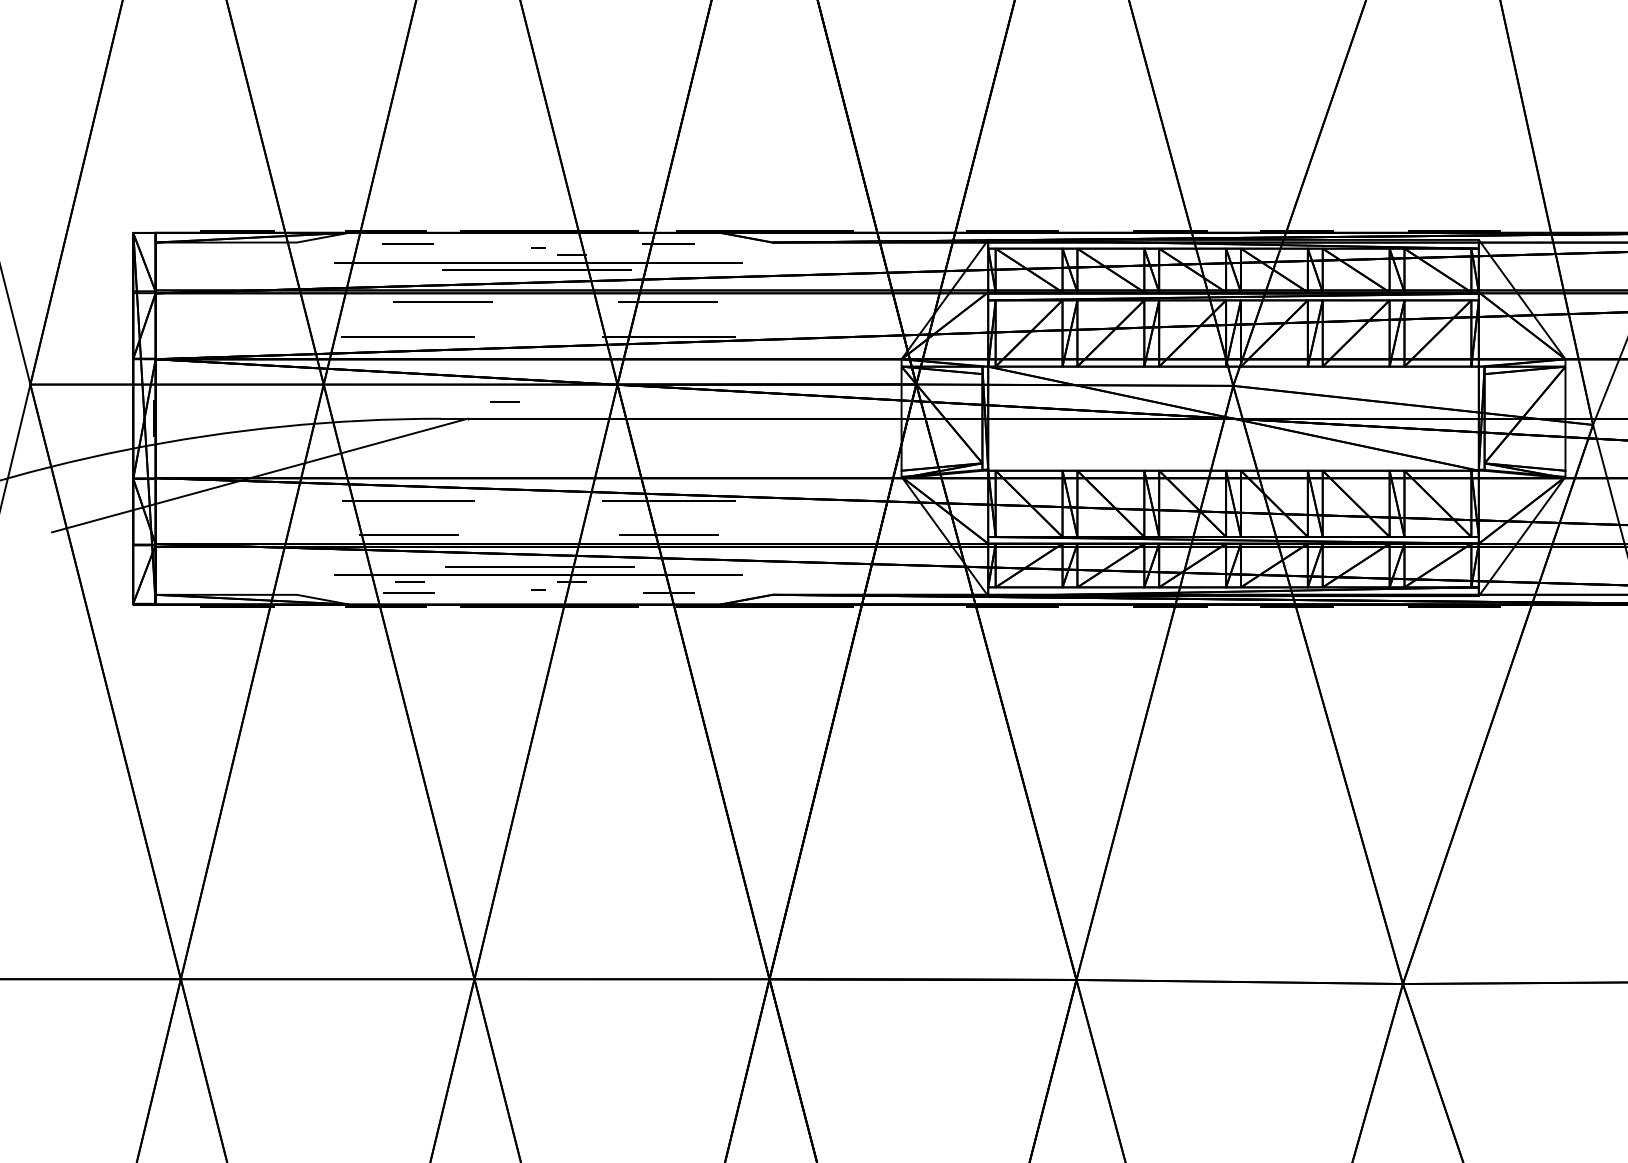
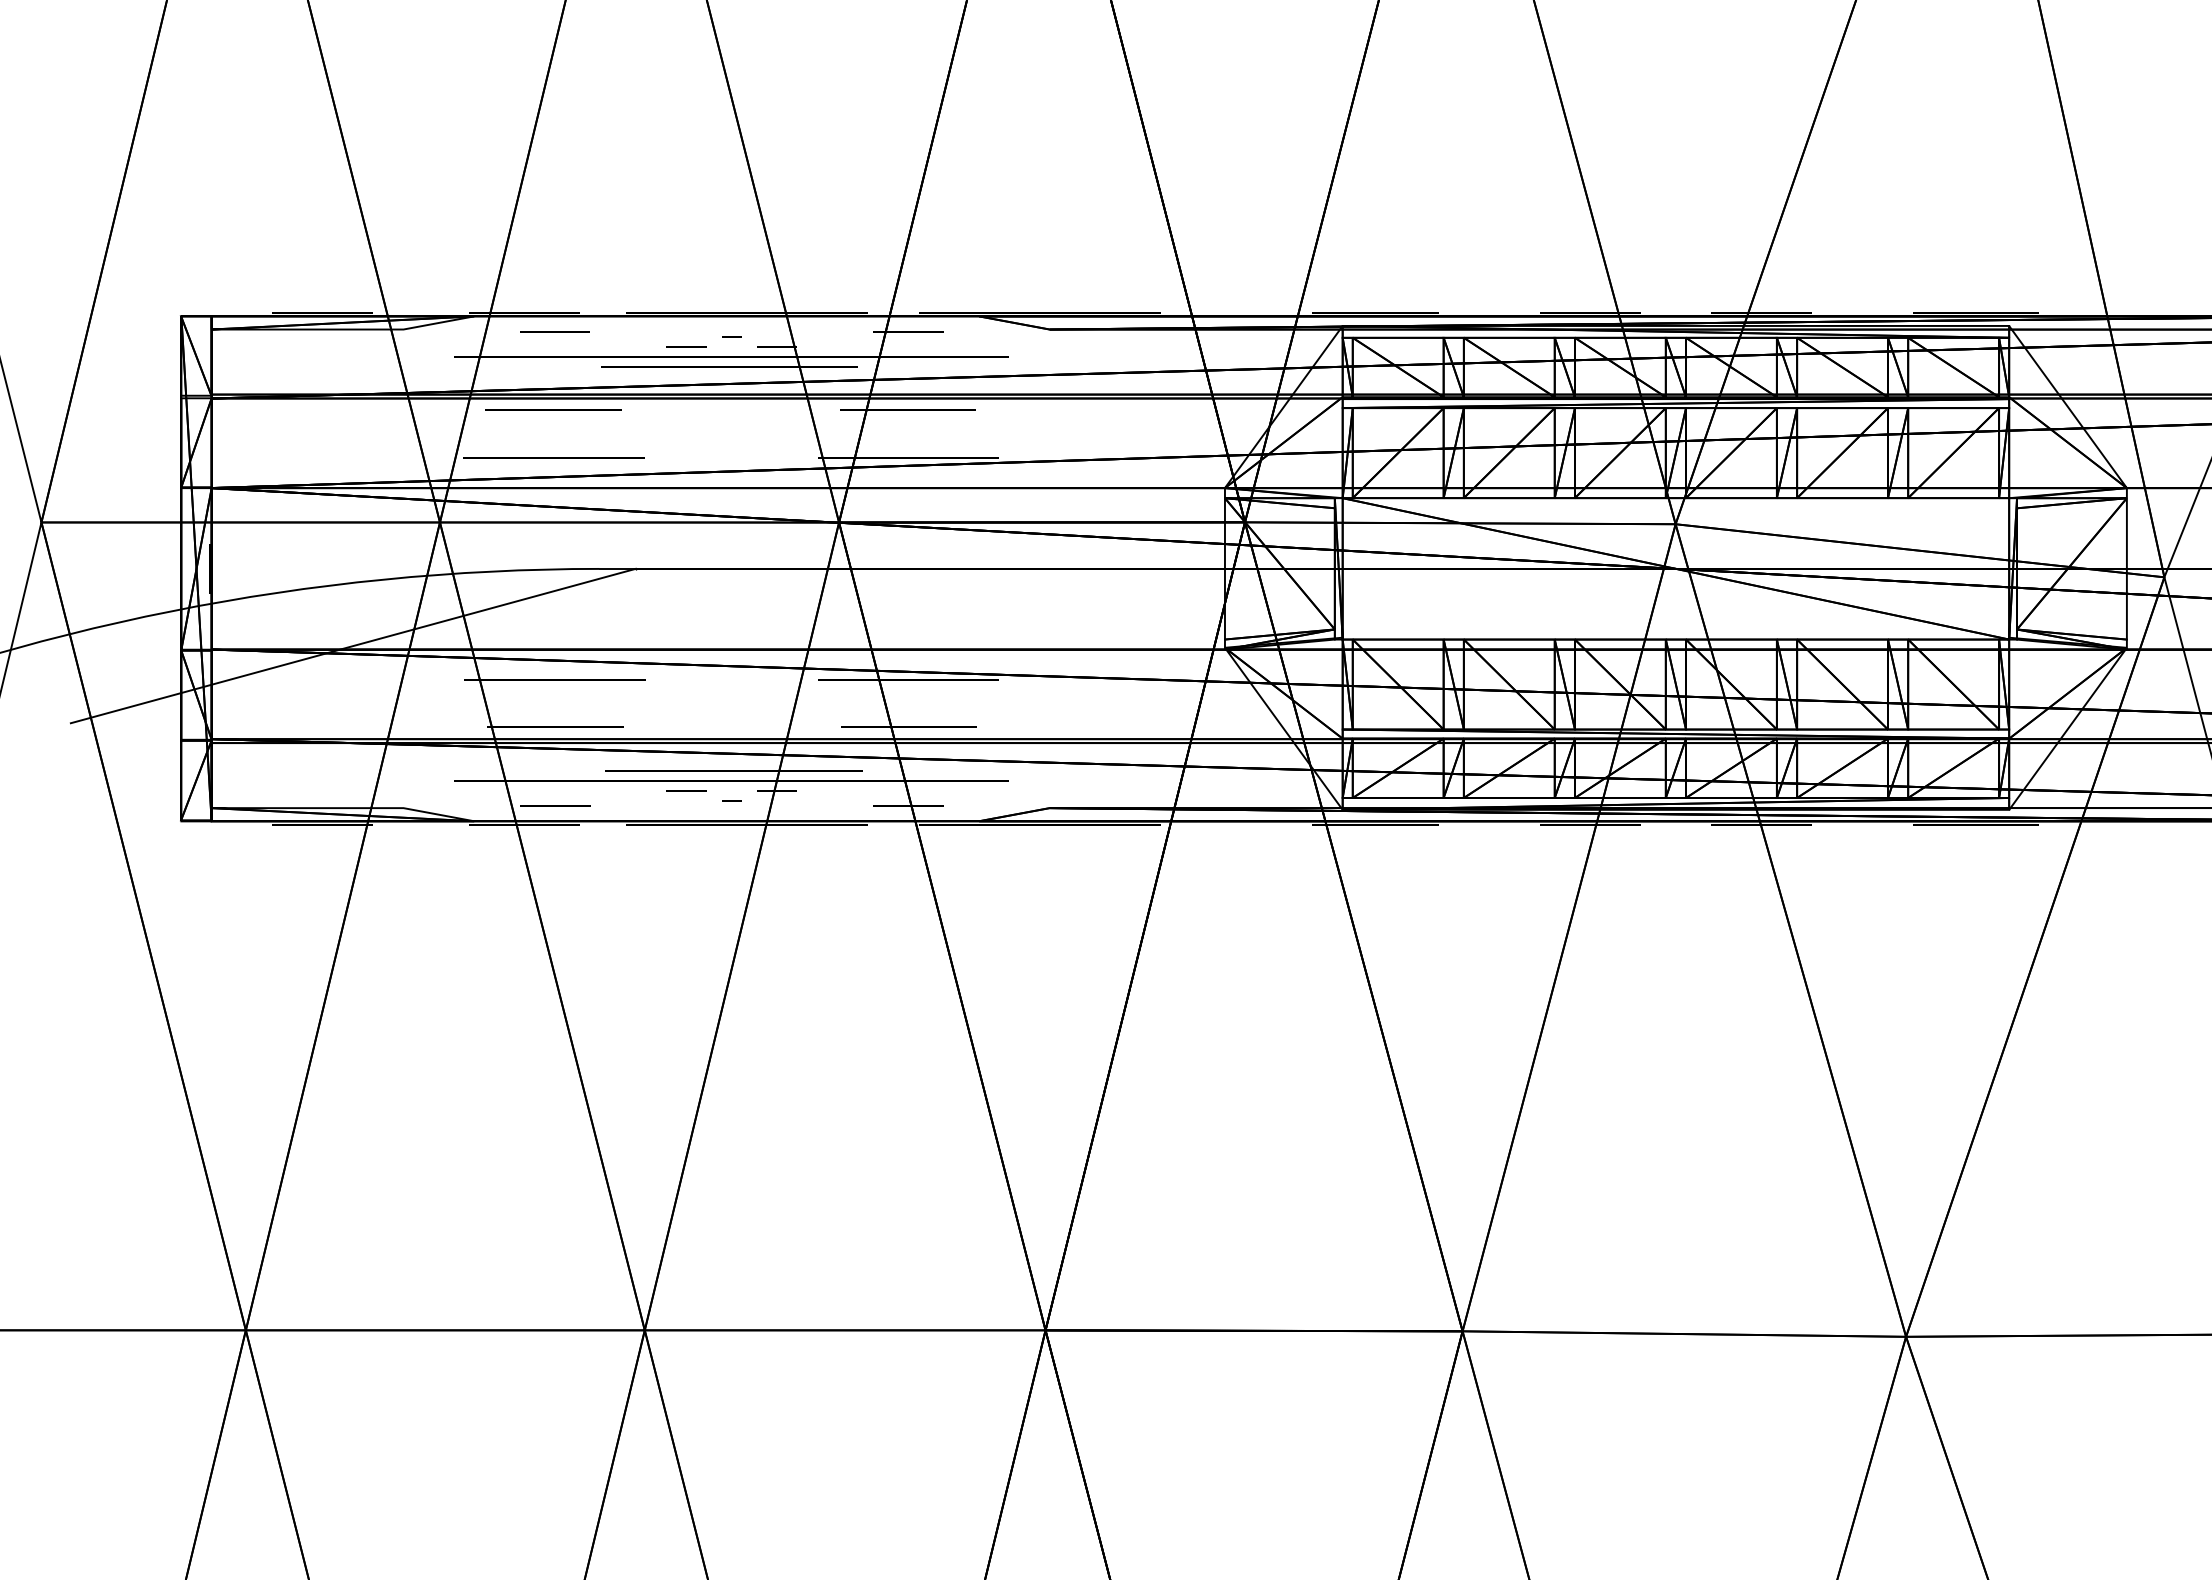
line: (442, 301) -> (553, 409), moved
line: (505, 402) -> (686, 346), moved
line: (410, 581) -> (686, 790), moved

